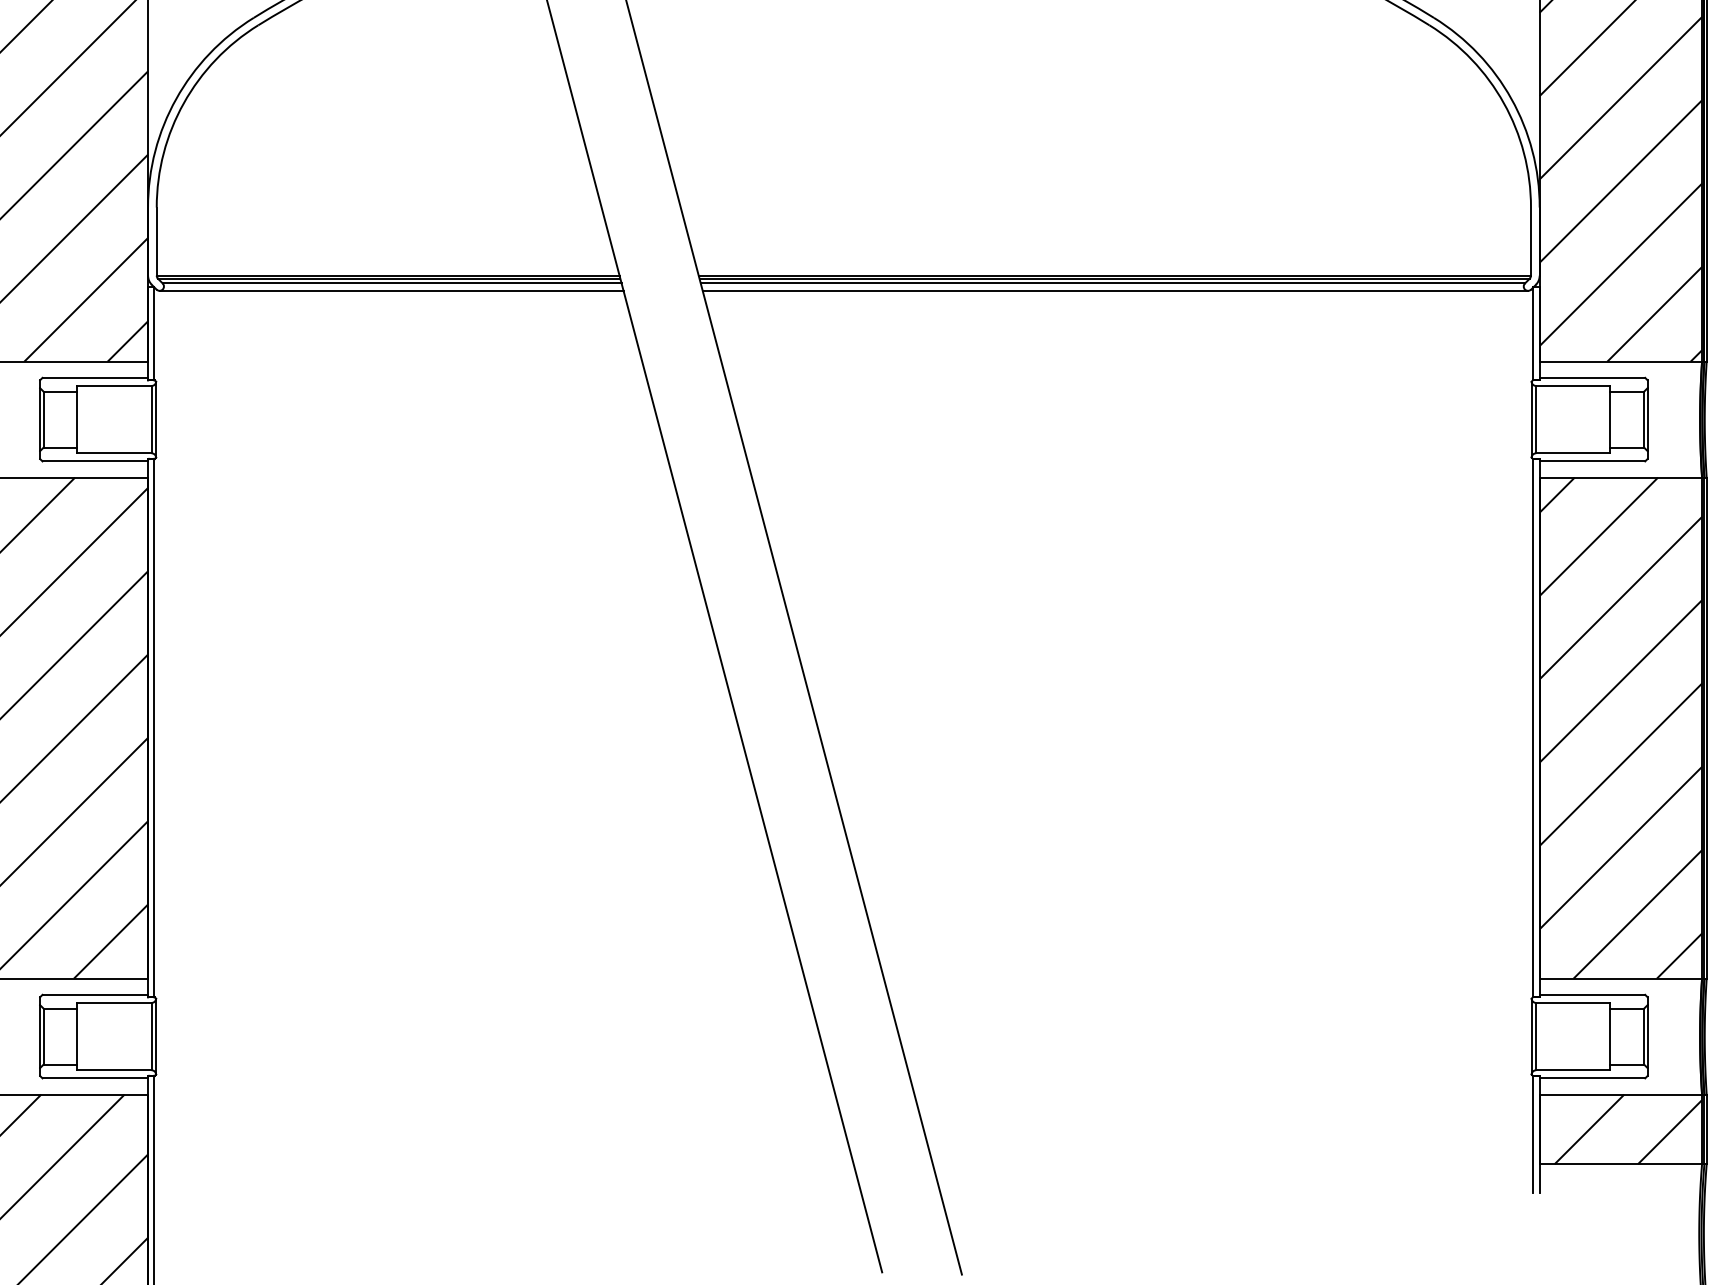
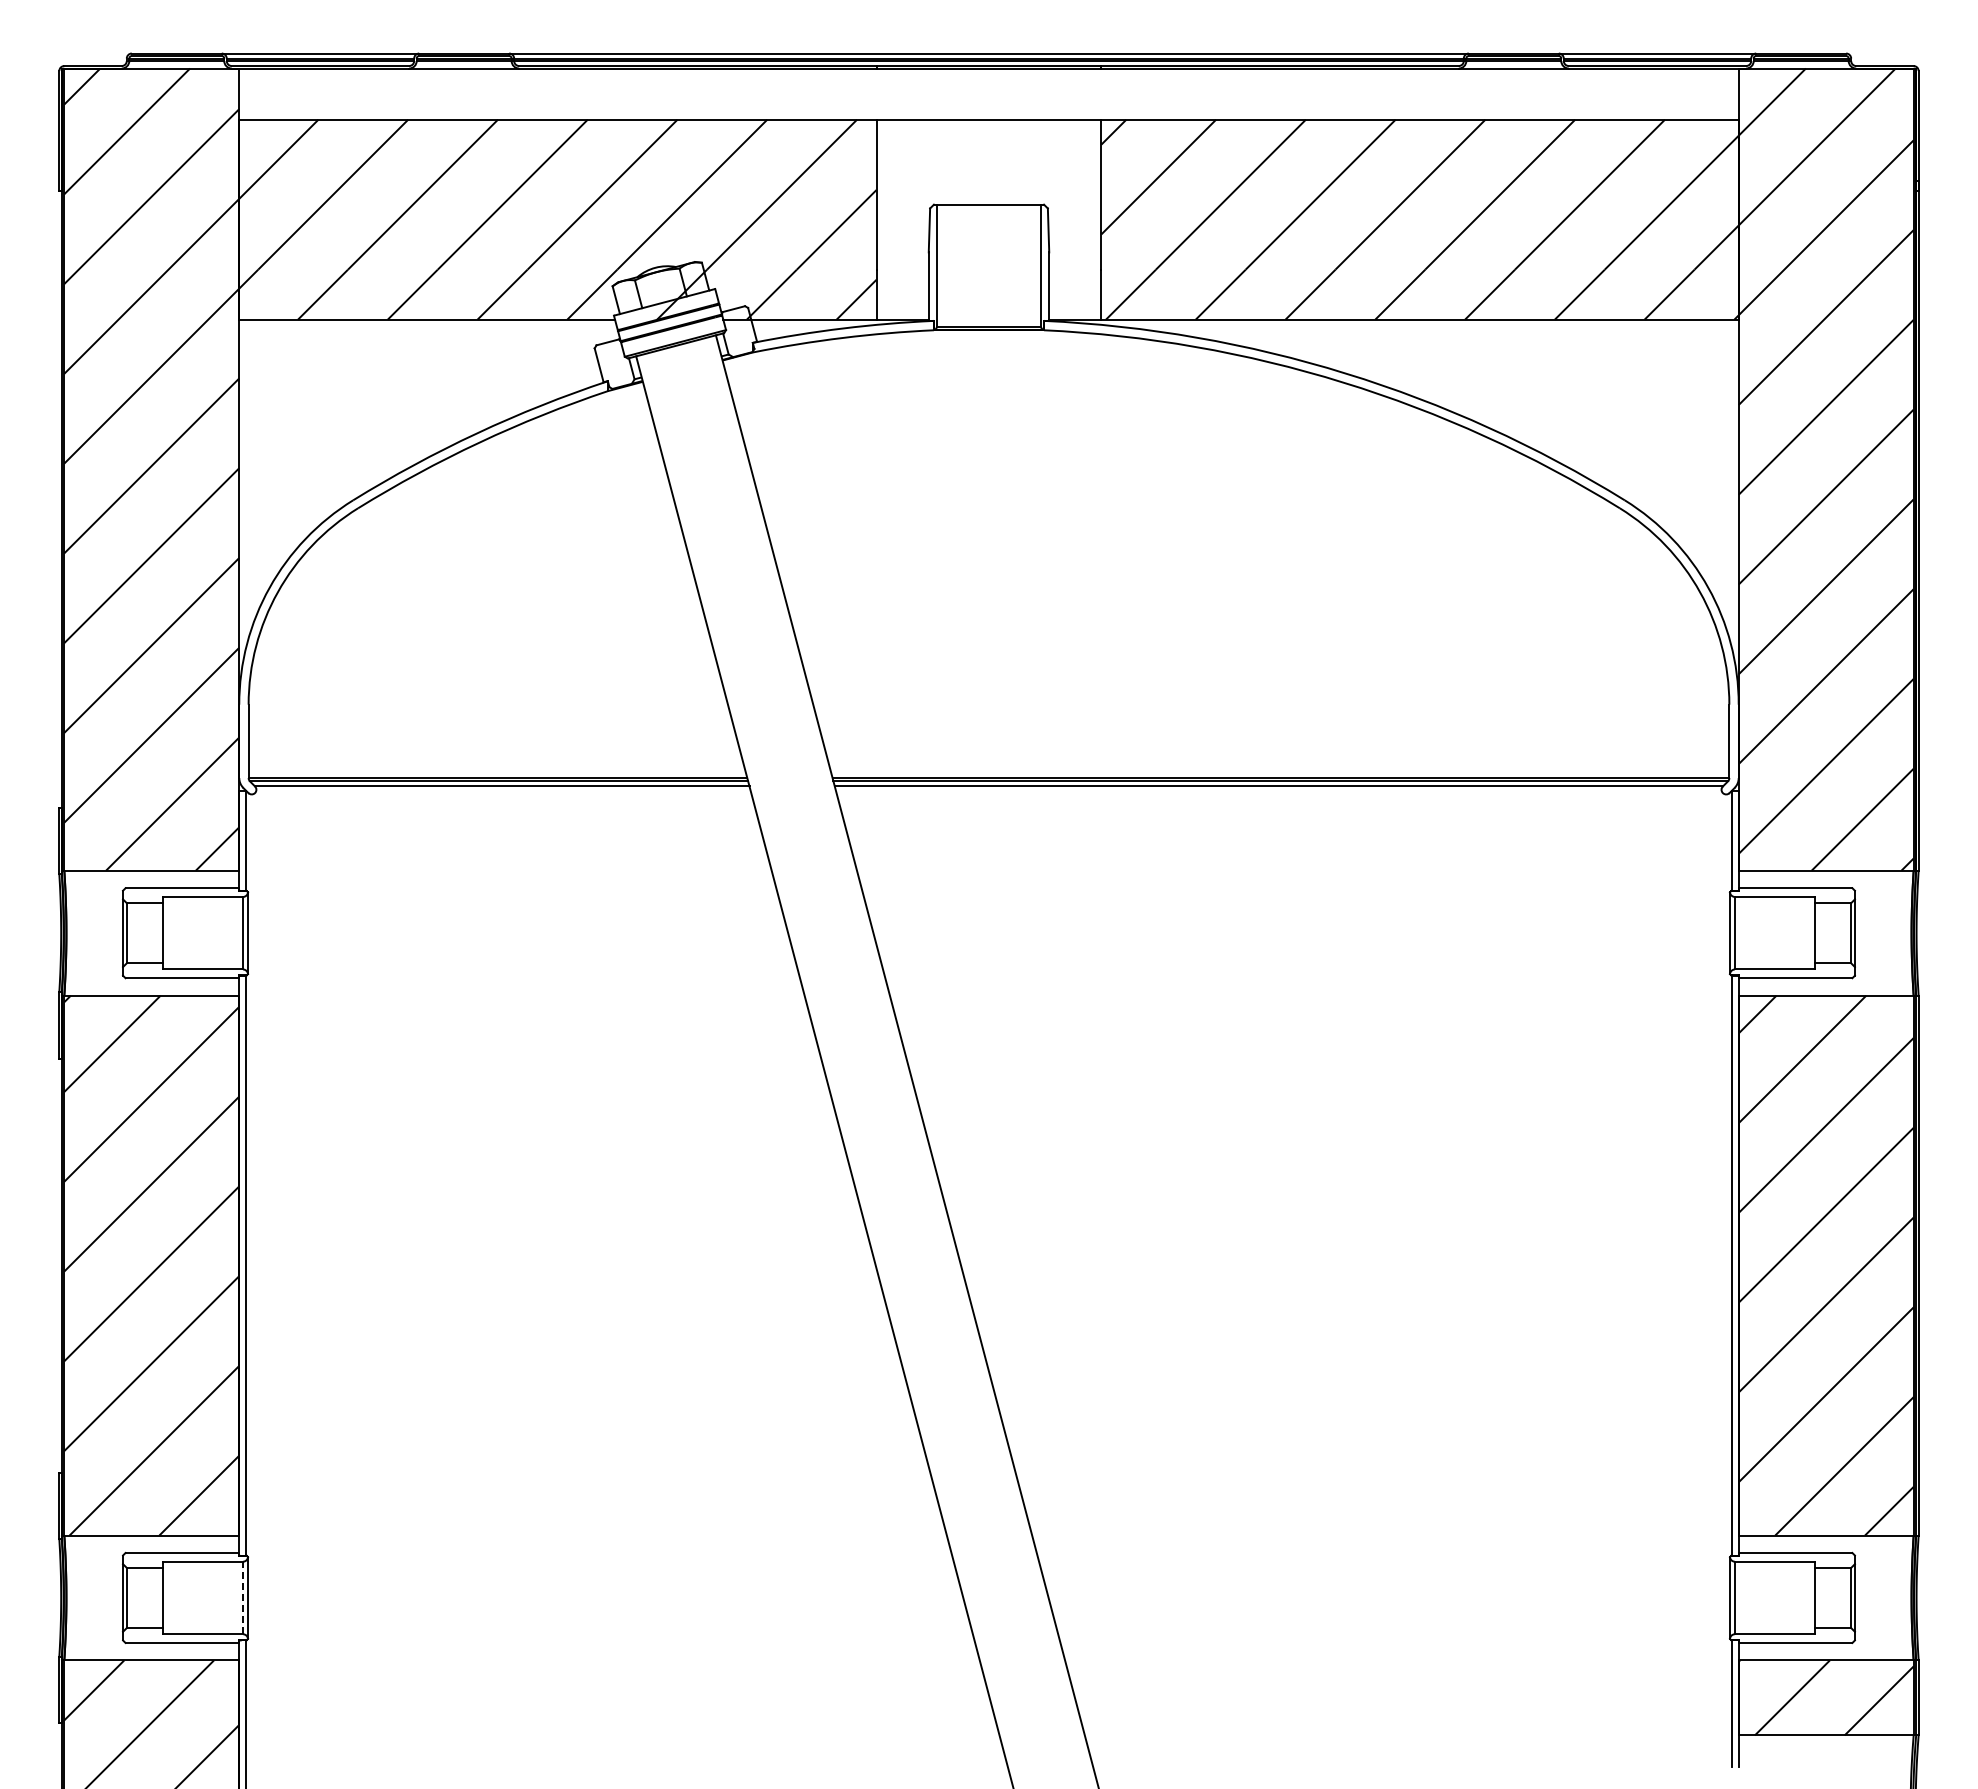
line: (391, 290) -> (501, 794), removed
line: (1115, 290) -> (1281, 794), removed
line: (151, 1036) -> (243, 1597), solid -> dashed

